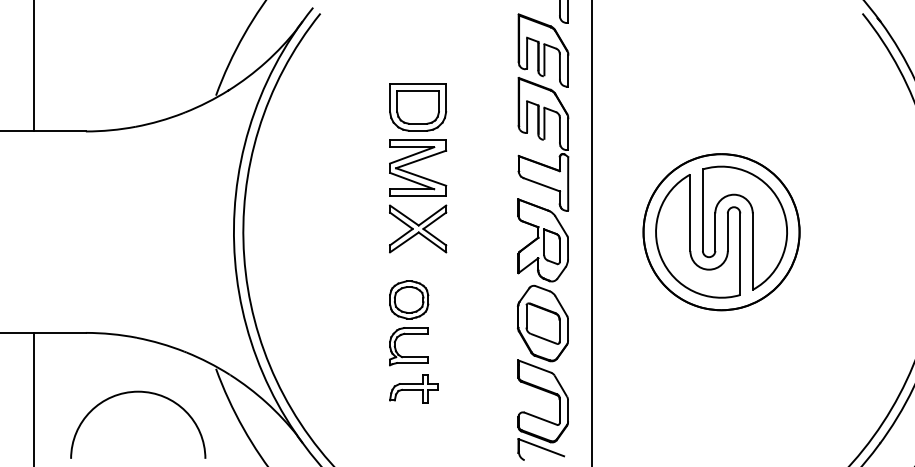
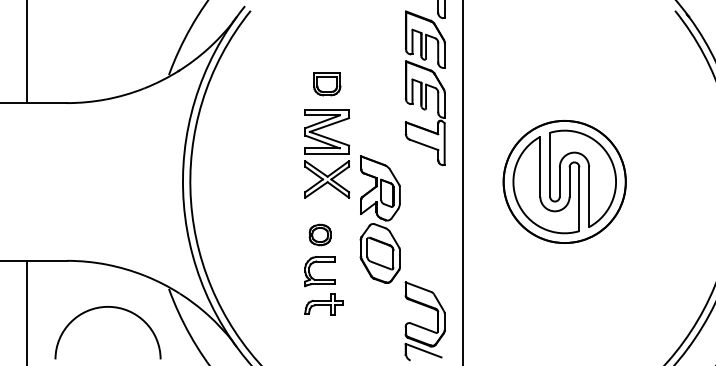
part: (418, 107) -> (327, 84), size x0.6
part: (542, 280) -> (379, 219), moved
part: (409, 299) -> (320, 234), size x0.7

